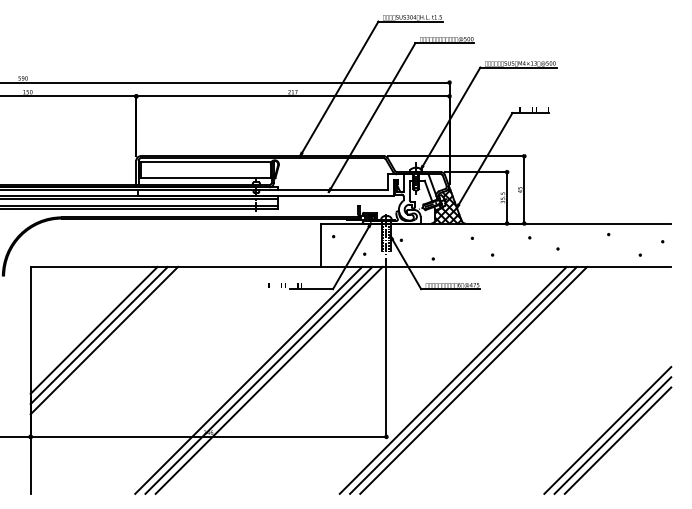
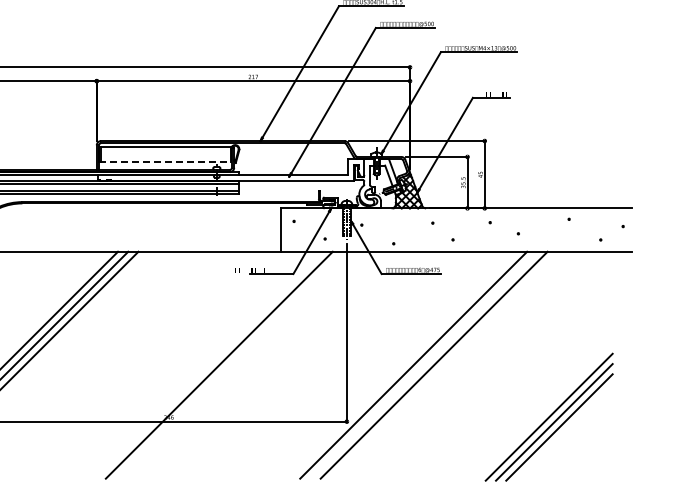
line: (205, 177) -> (165, 162), solid -> dashed
line: (248, 379) -> (208, 364), removed
line: (268, 379) -> (228, 364), removed
line: (463, 379) -> (423, 364), removed
part: (607, 429) -> (548, 416), moved

